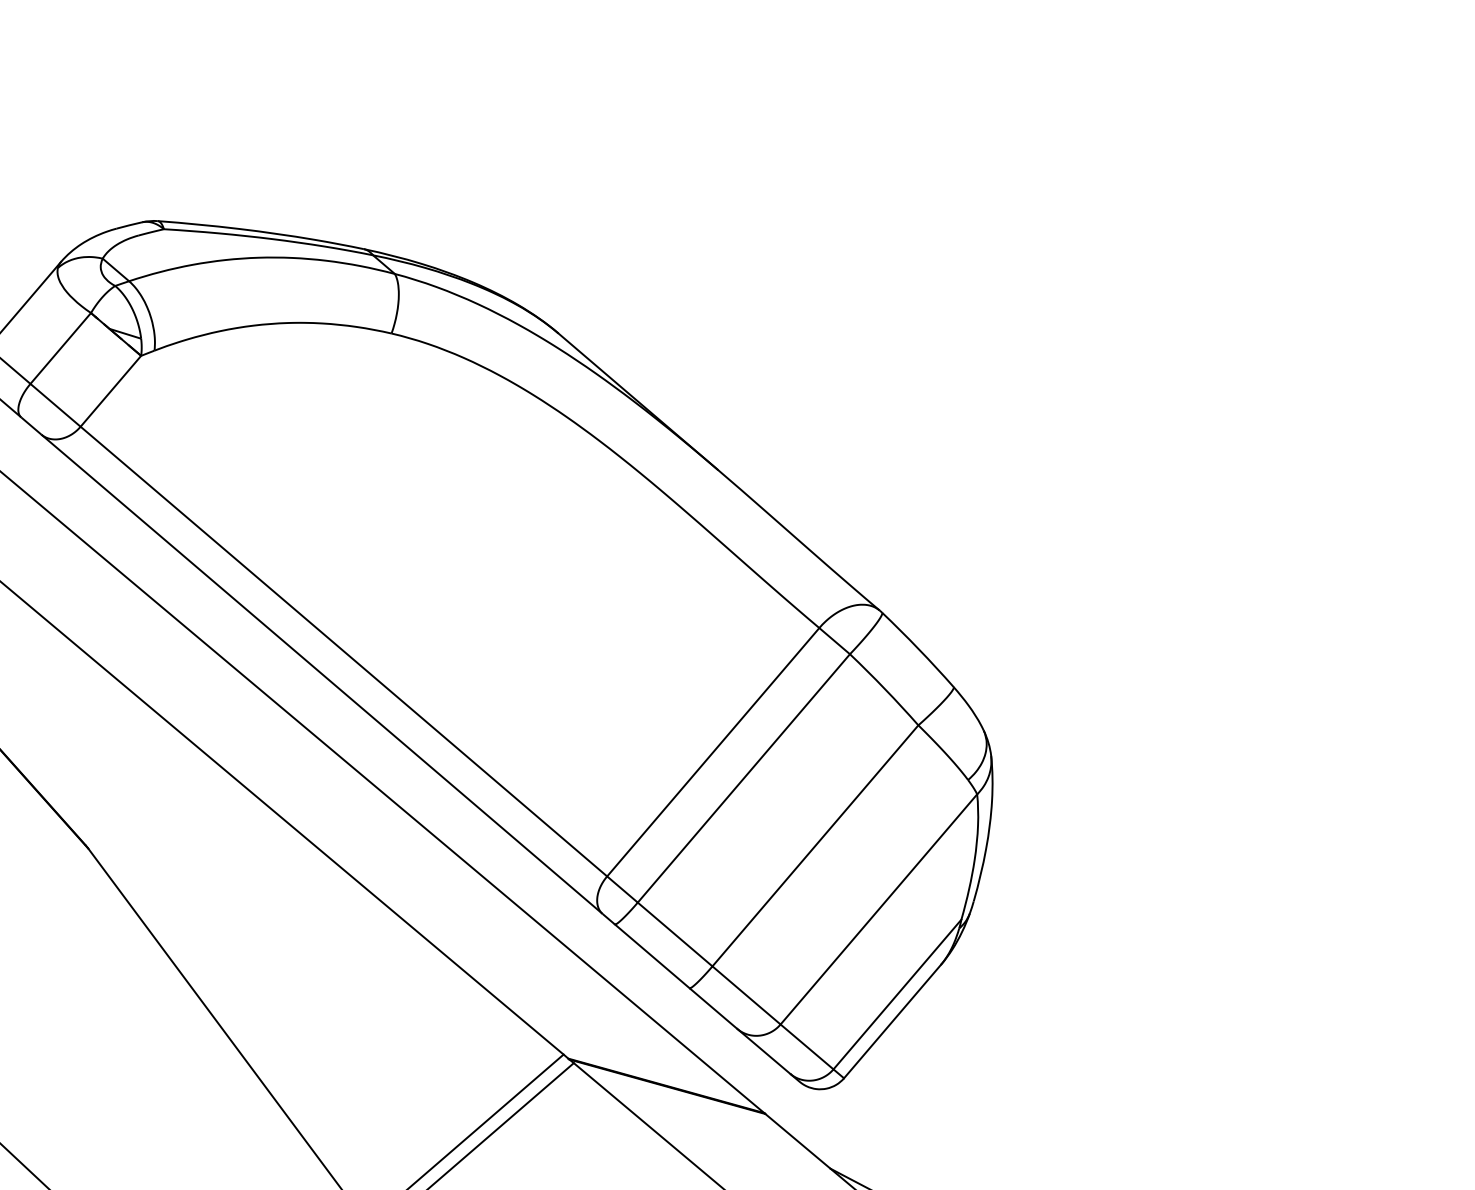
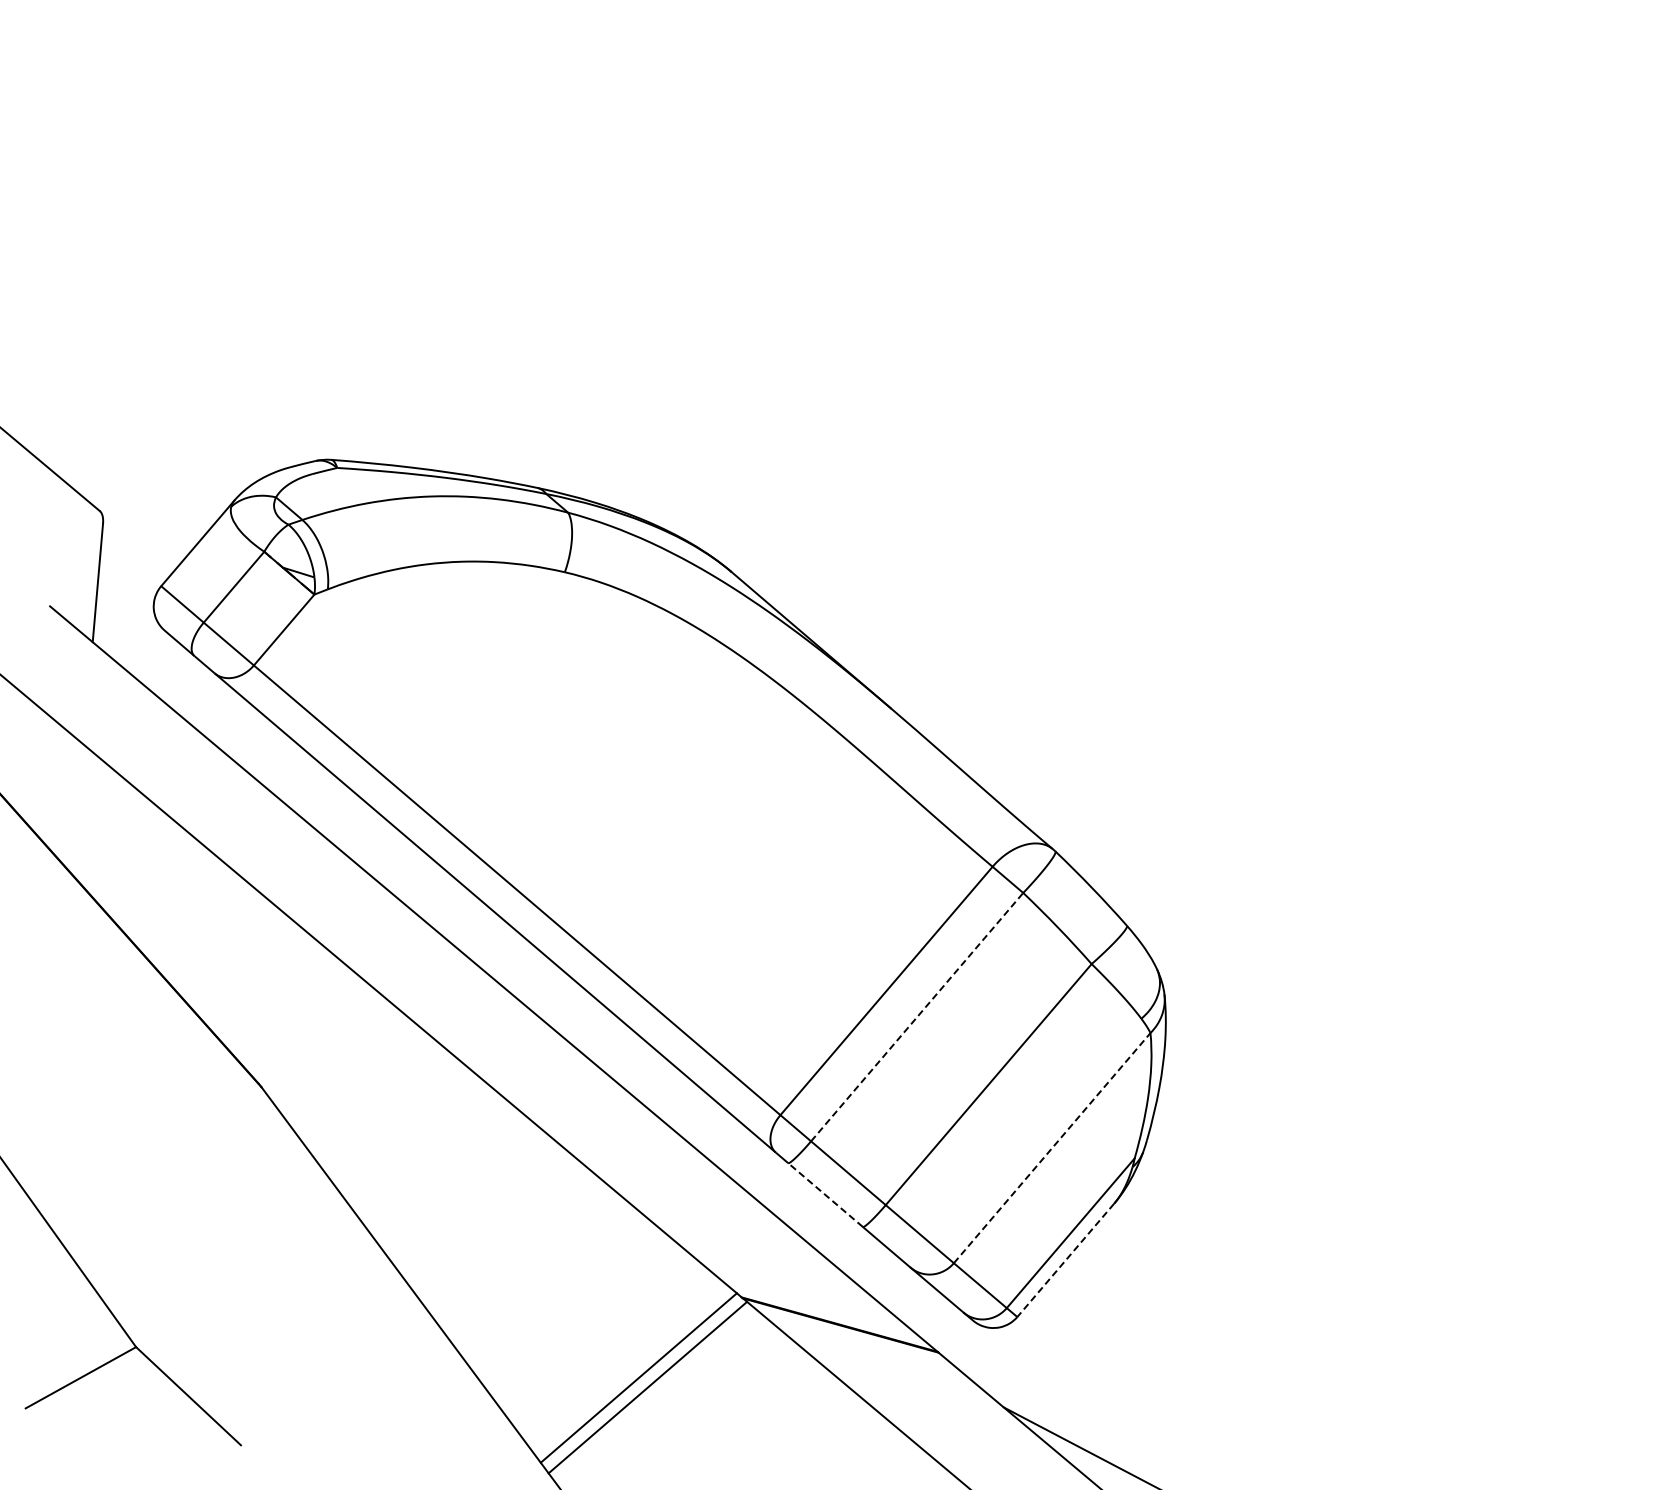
line: (744, 777) -> (917, 1016), solid -> dashed
line: (879, 908) -> (1052, 1147), solid -> dashed
line: (652, 955) -> (825, 1194), solid -> dashed
line: (892, 1021) -> (1065, 1260), solid -> dashed

